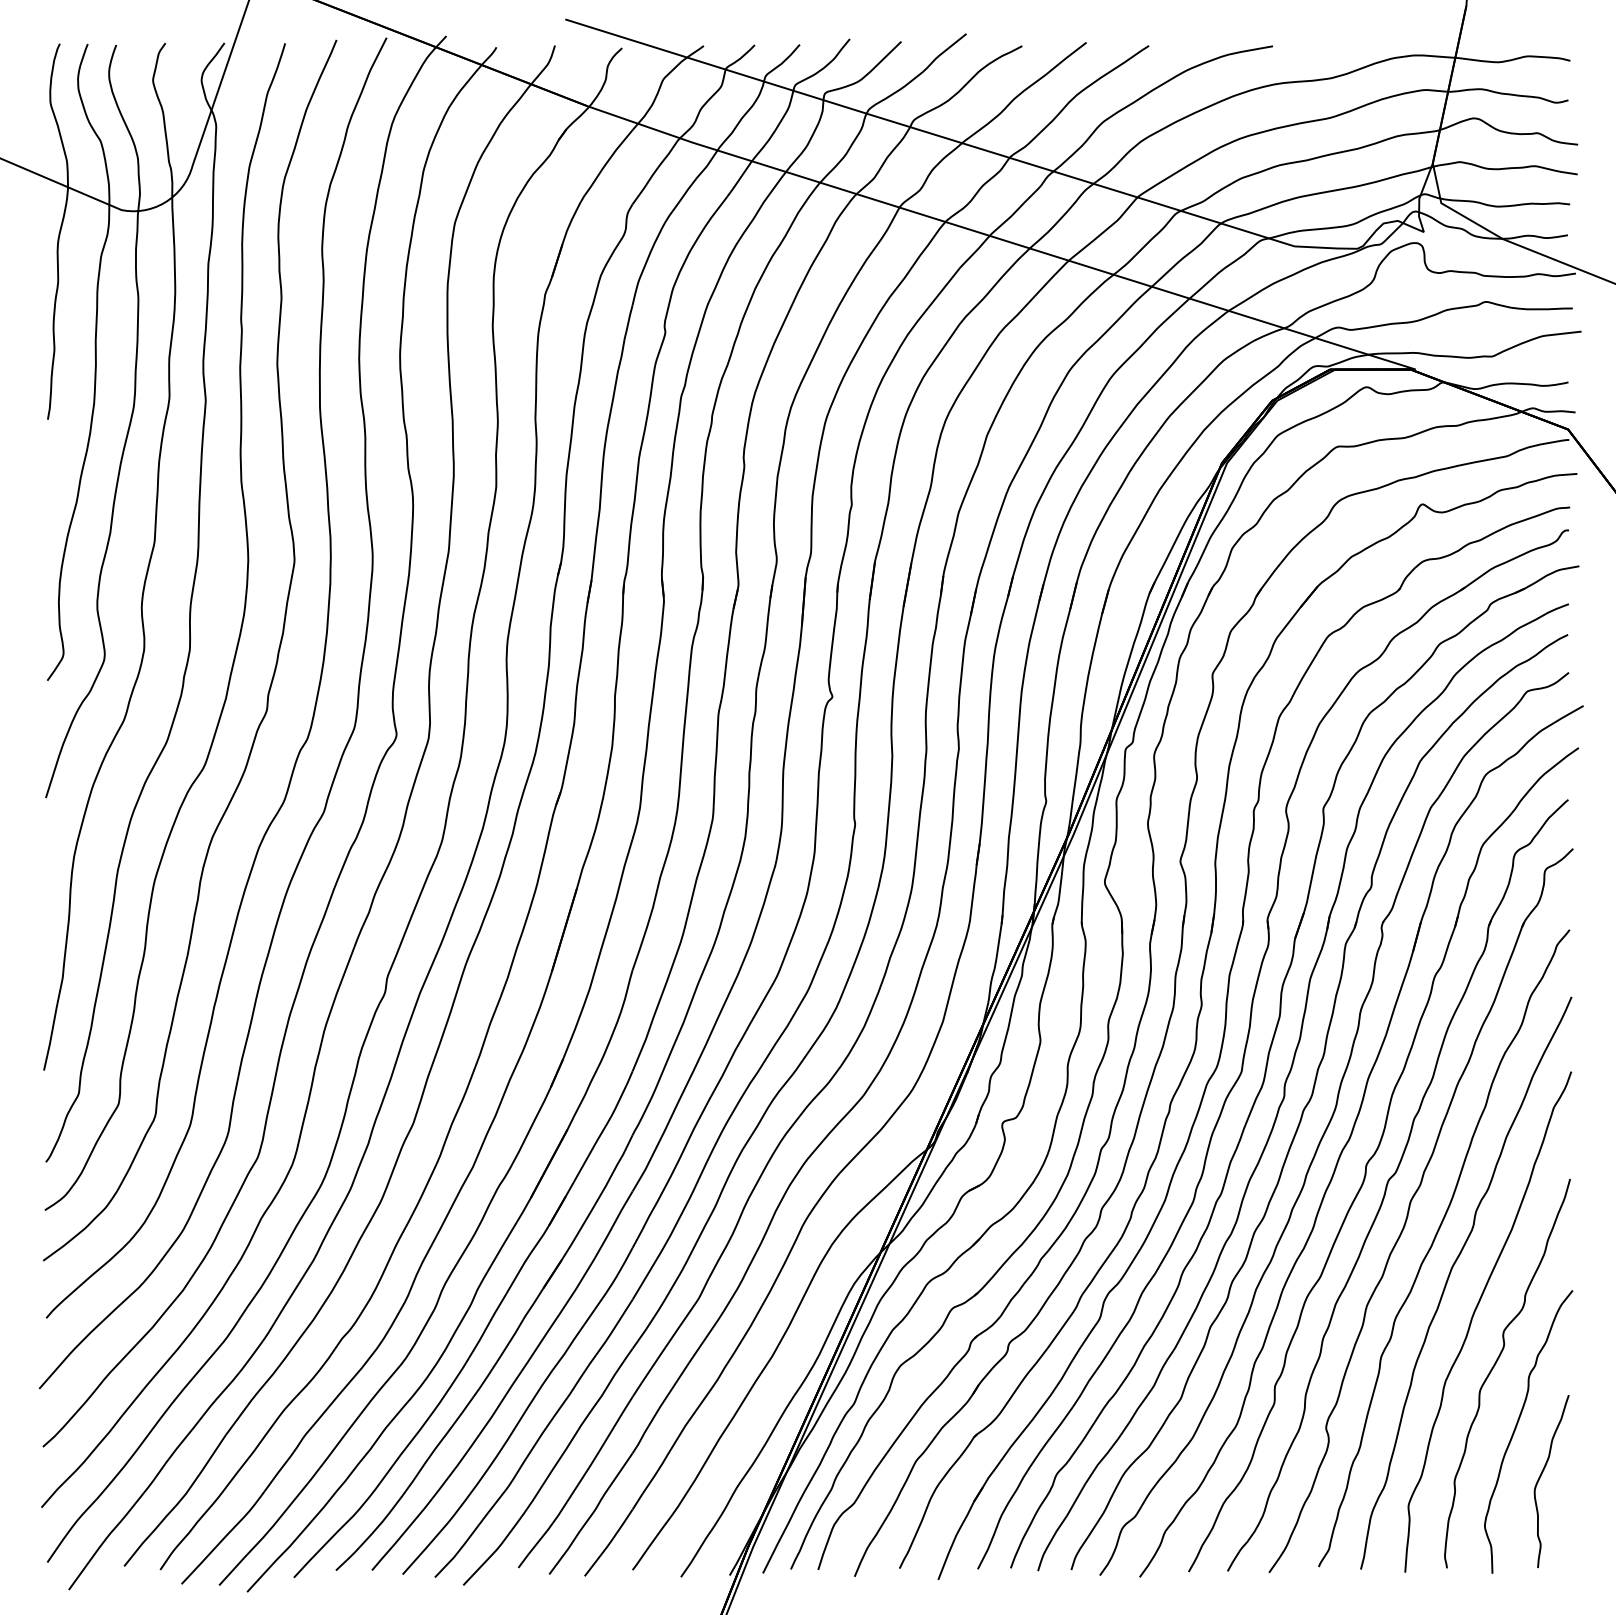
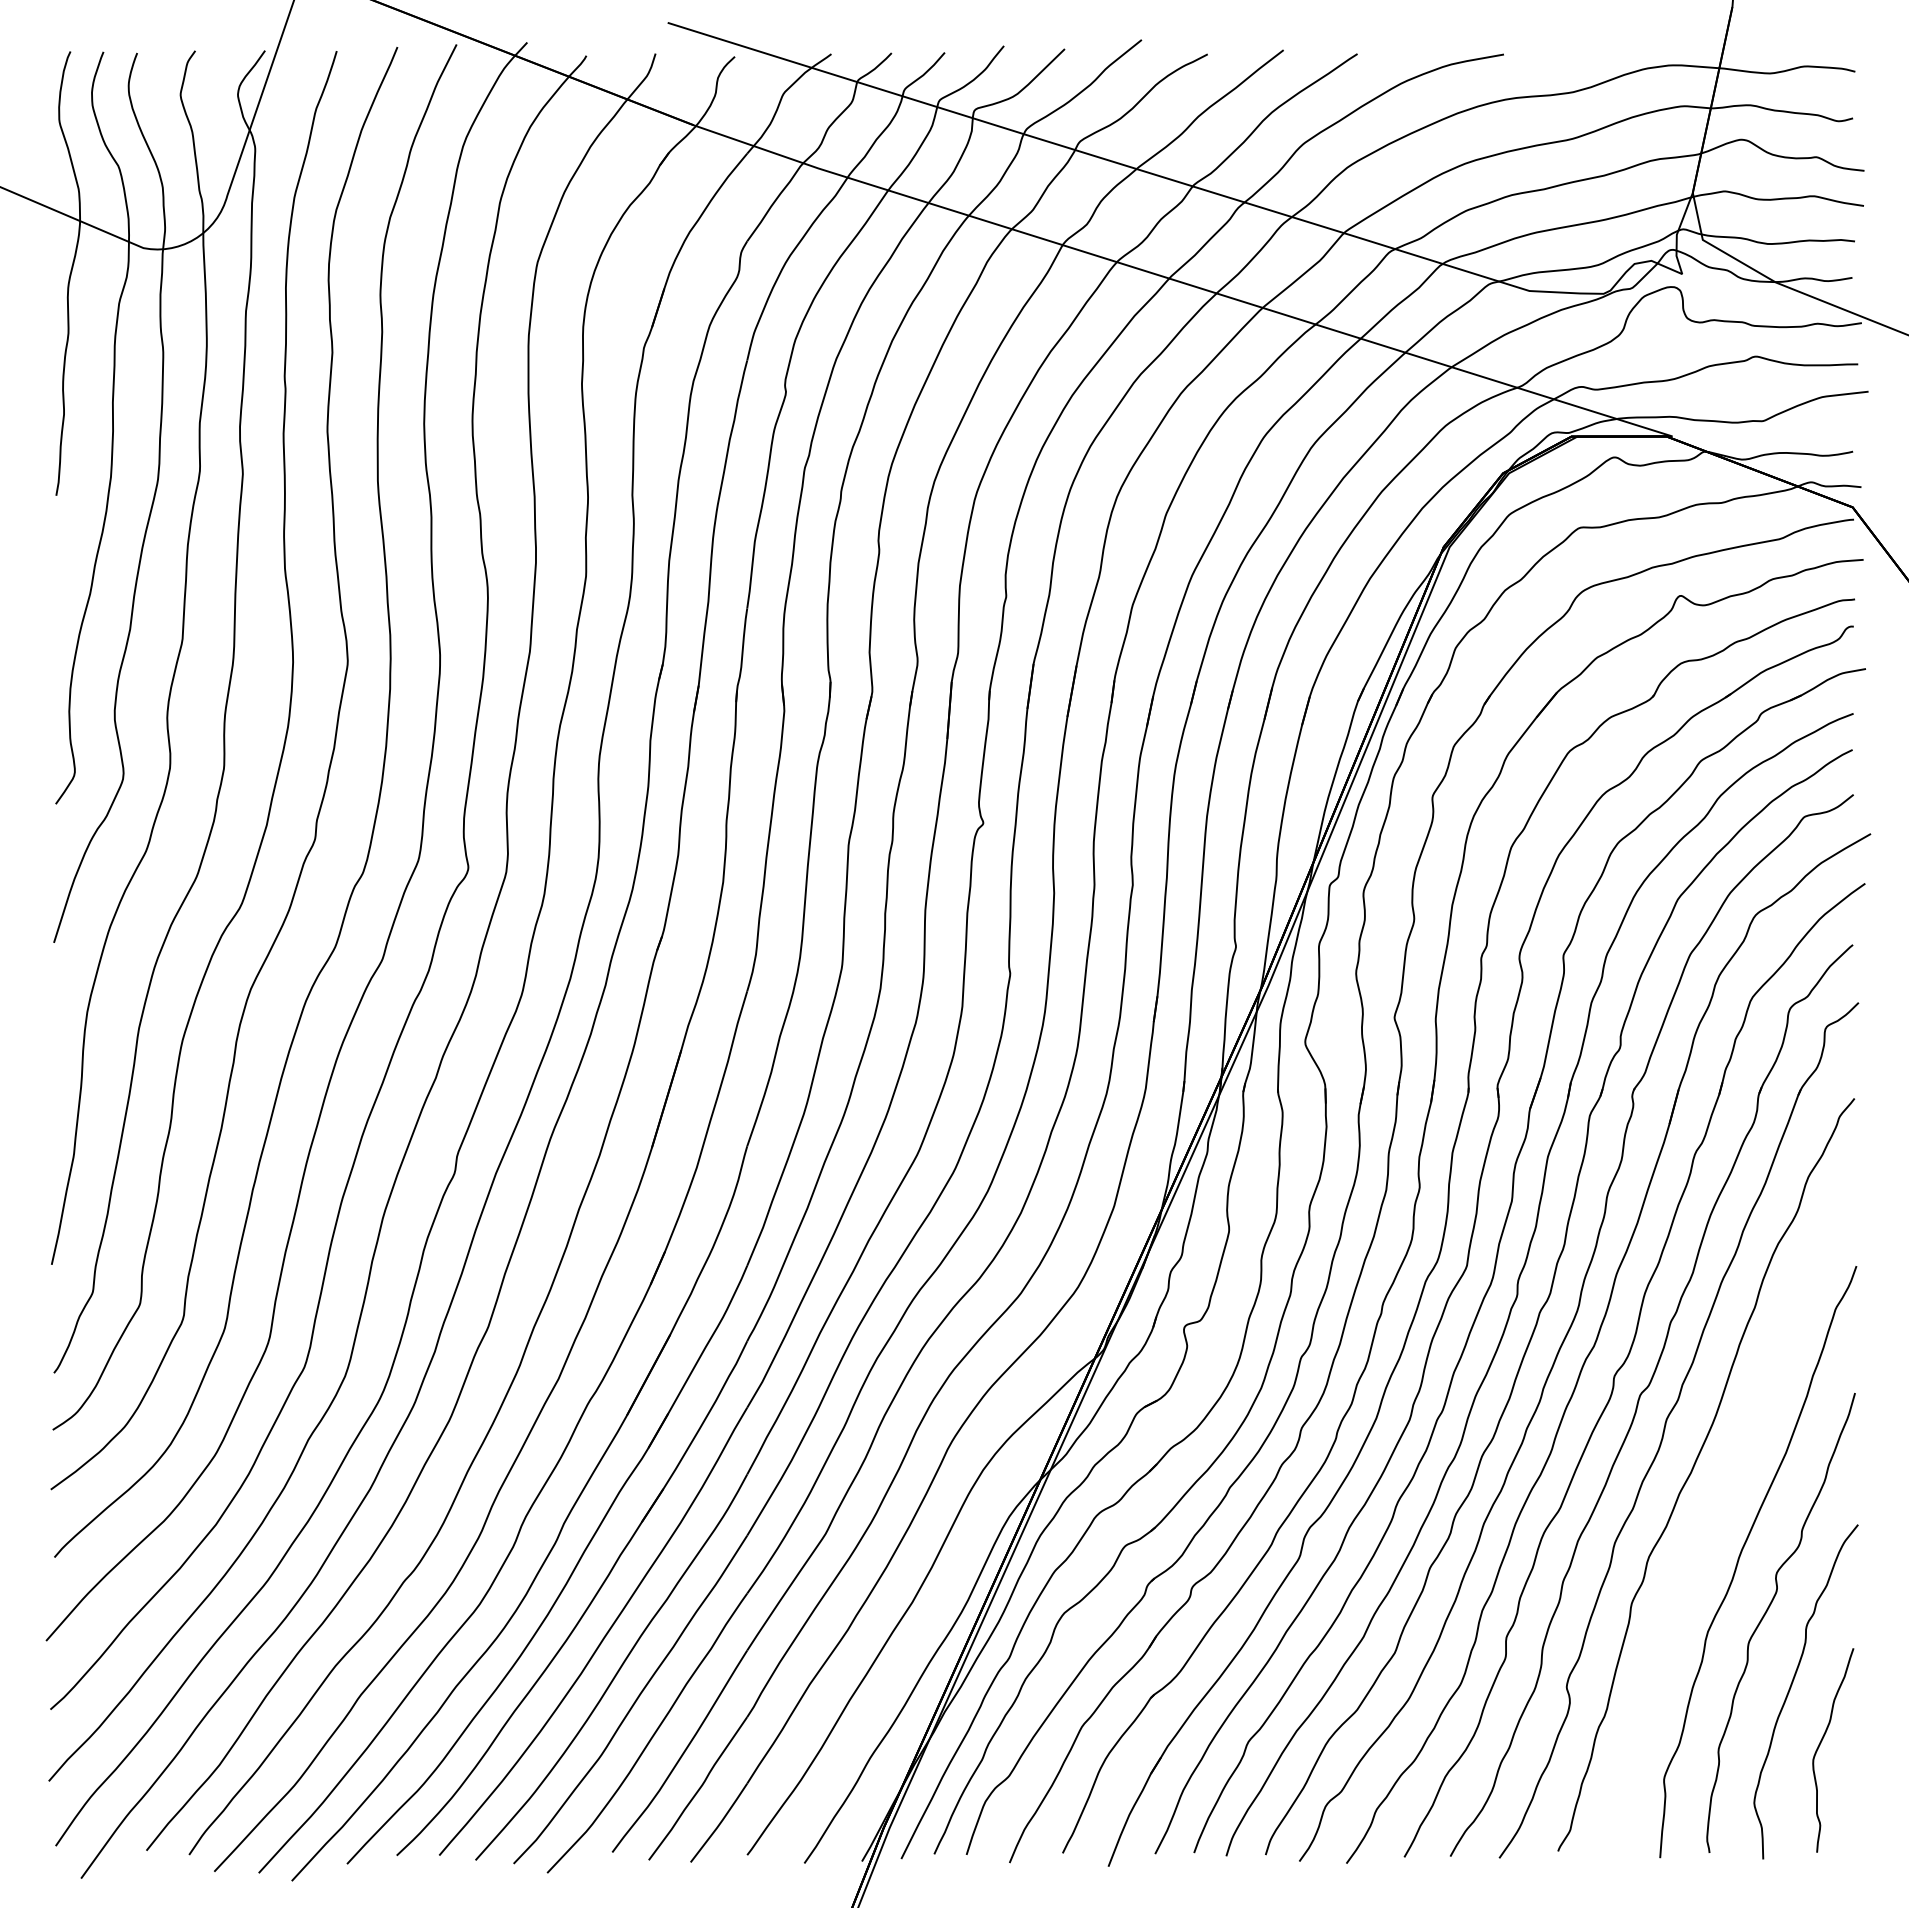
curve: (1449, 1277) -> (1712, 1509), removed

